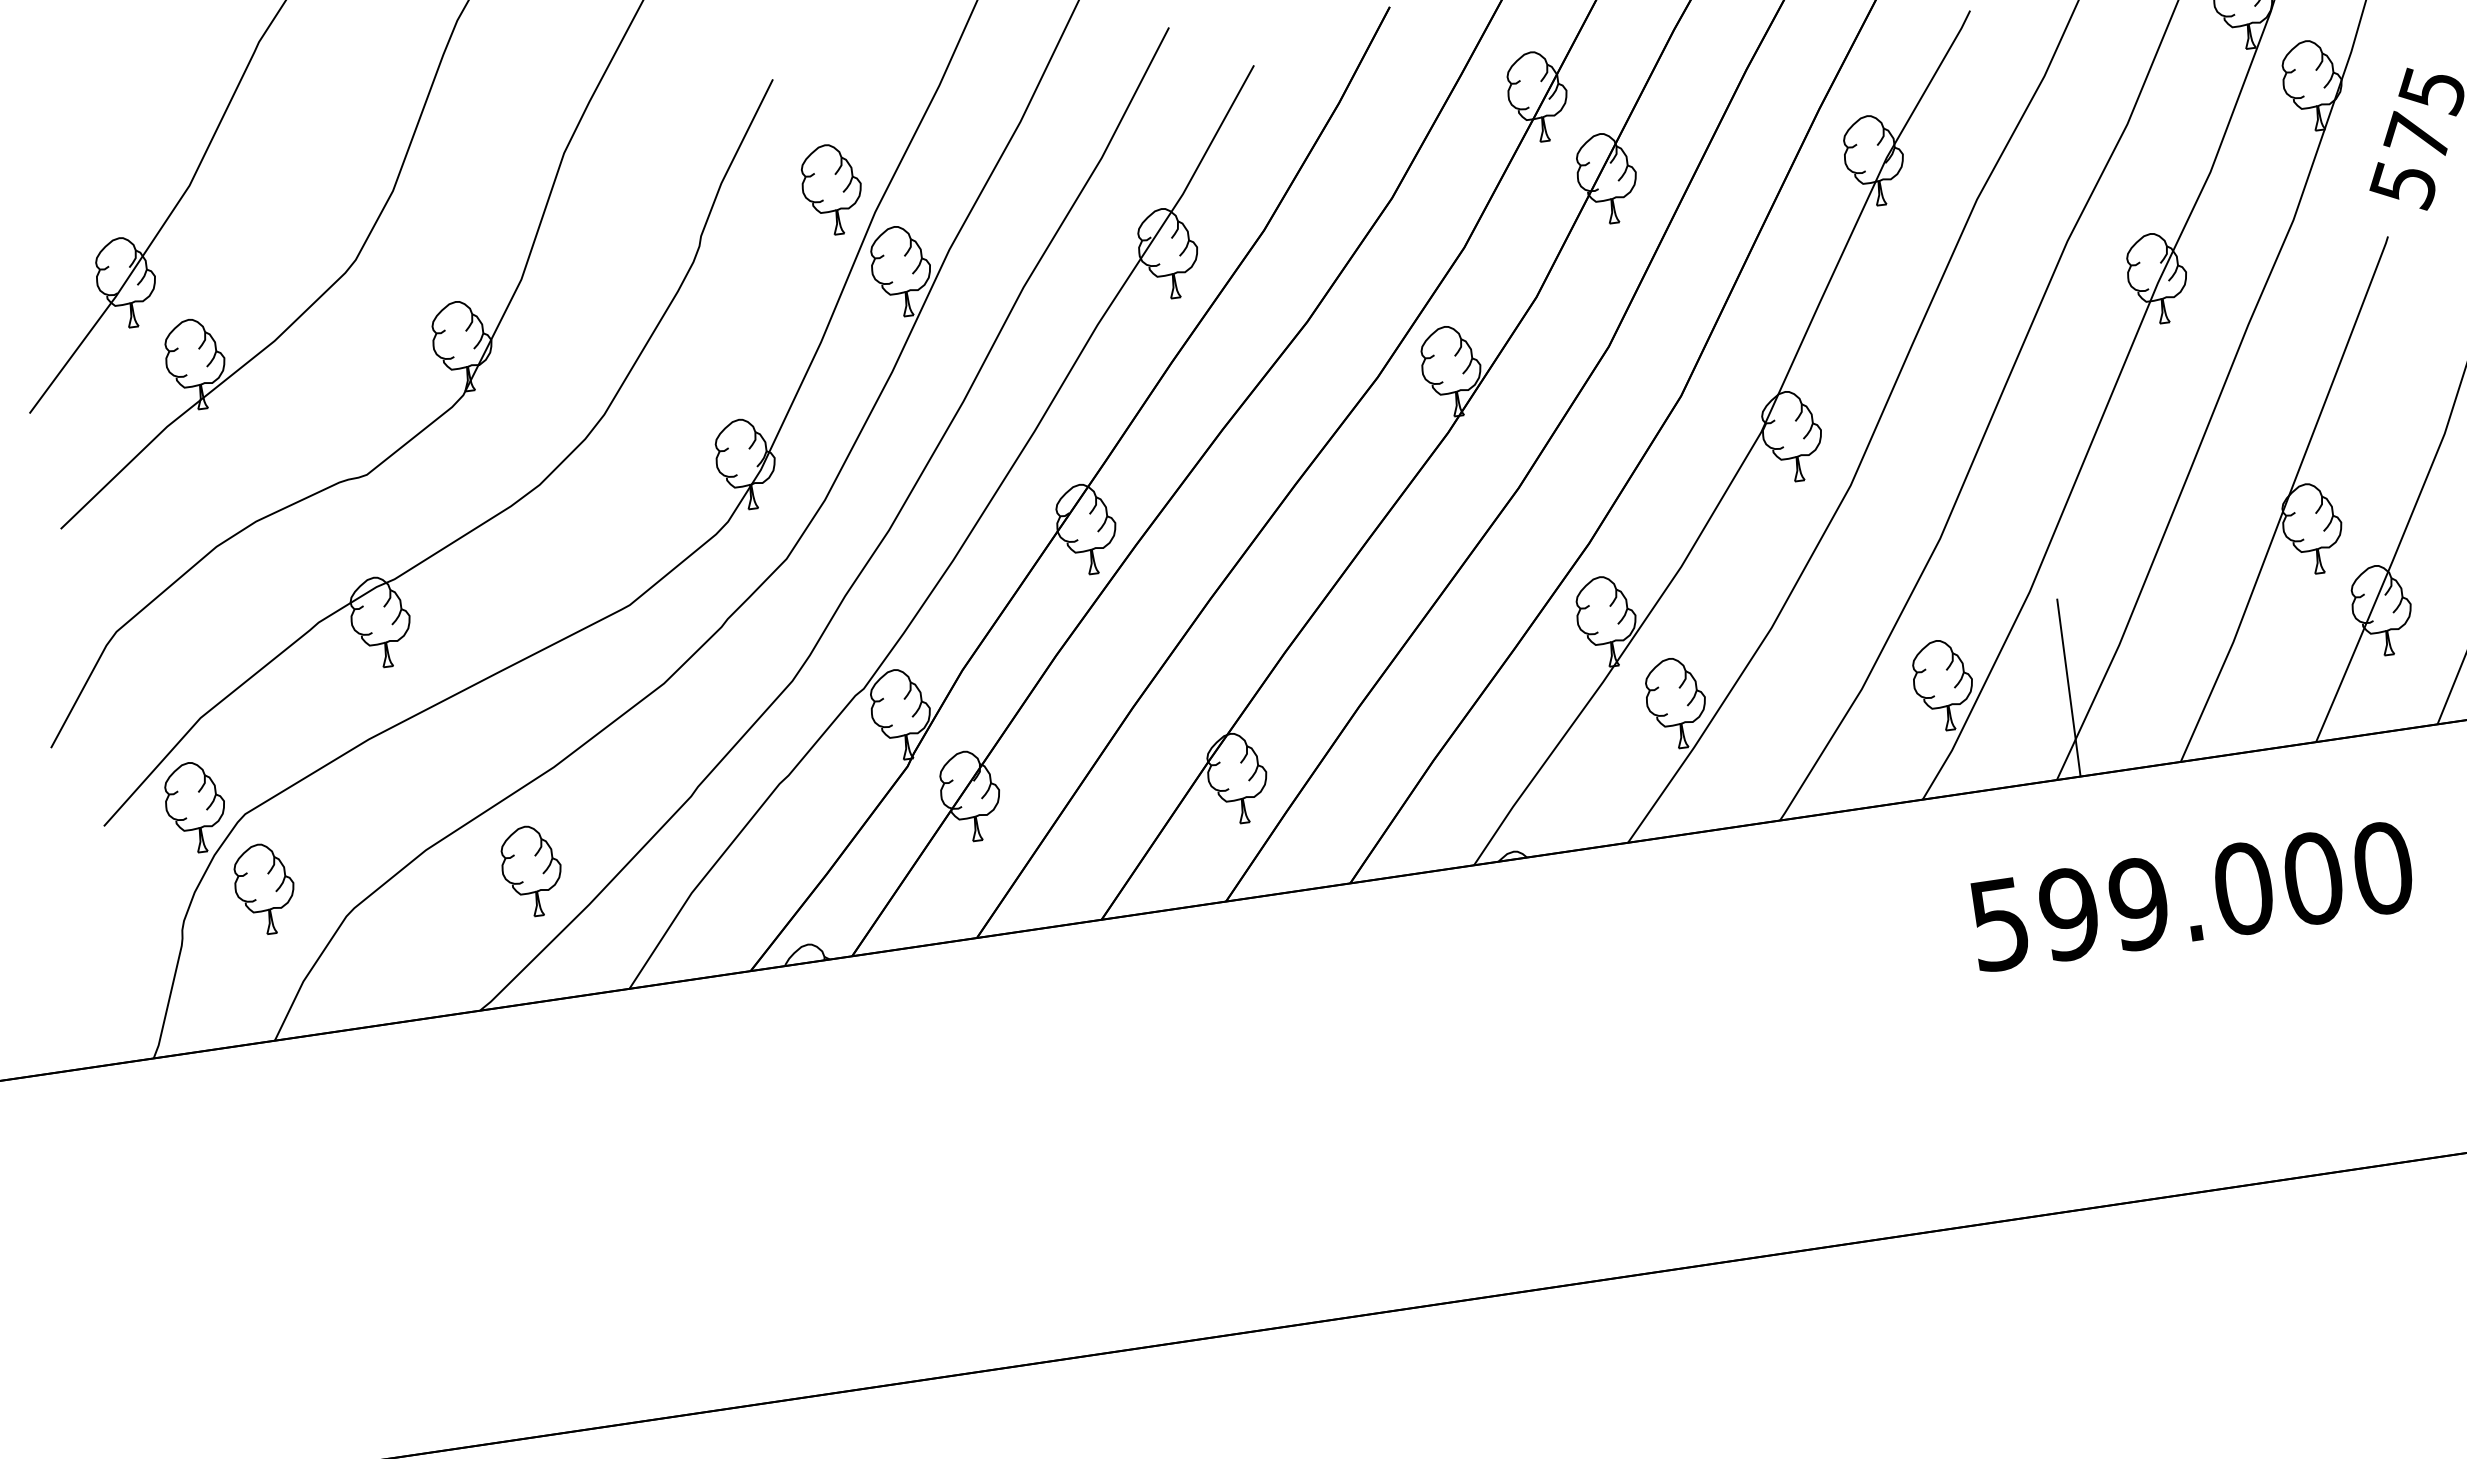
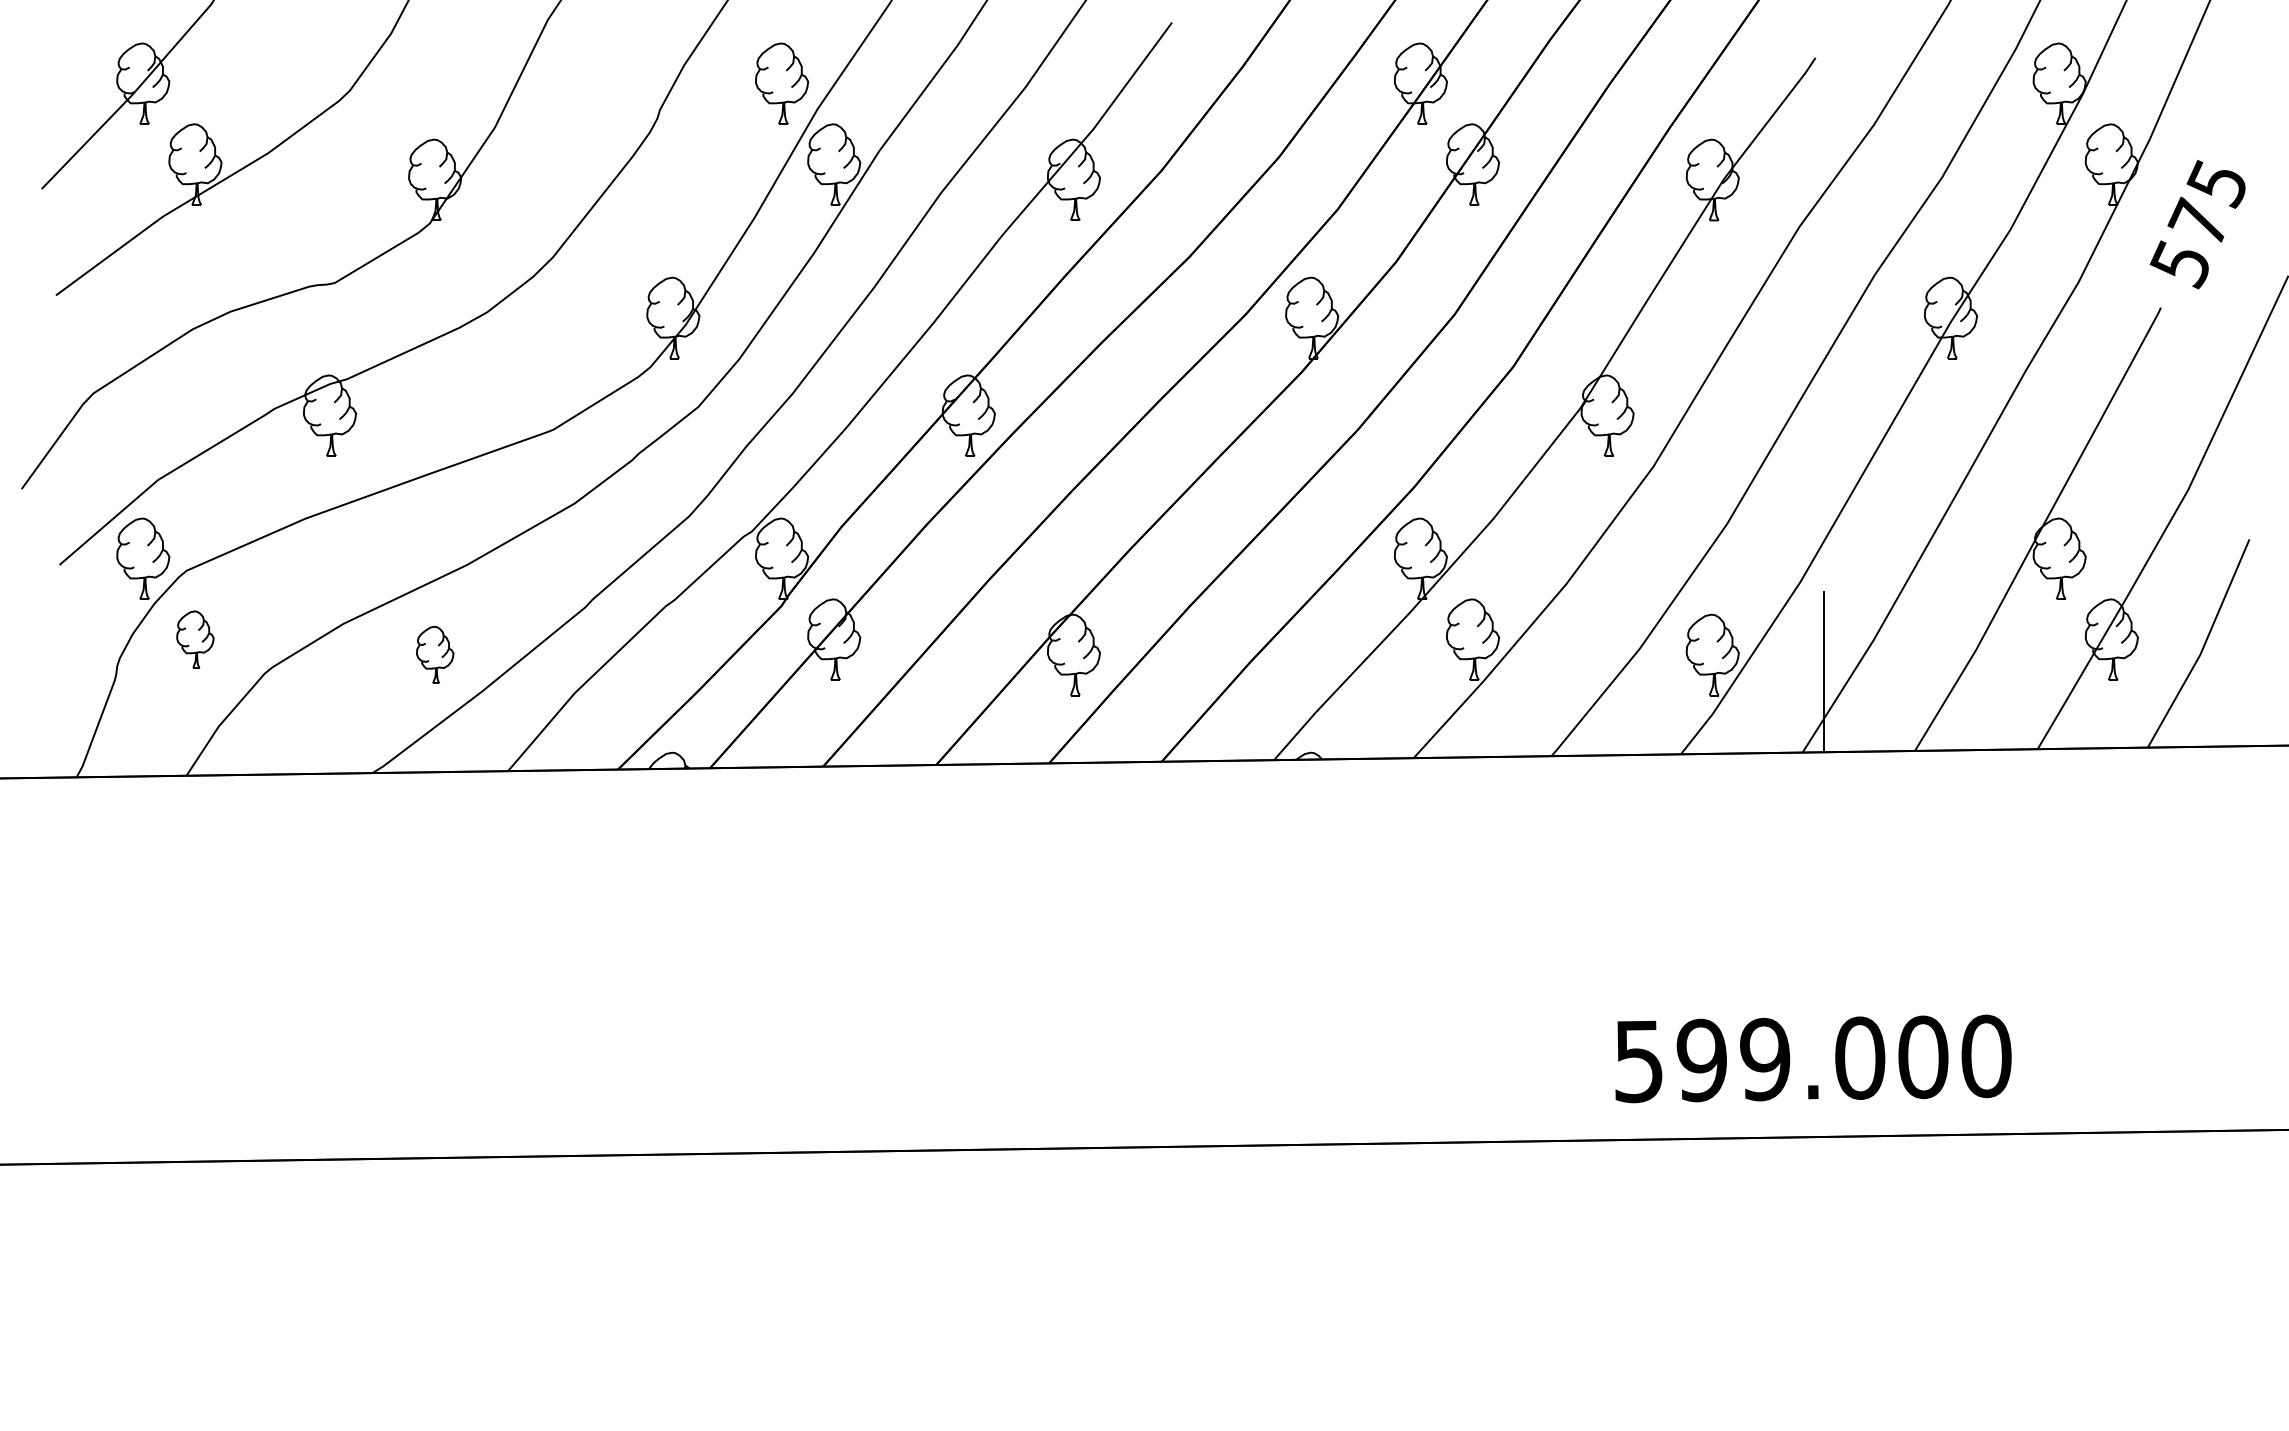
part: (532, 870) -> (435, 654), size x0.7
part: (264, 888) -> (195, 639), size x0.7
text: (2192, 895) -> (1813, 1058), moved

